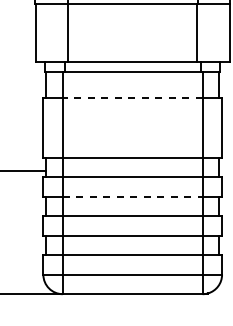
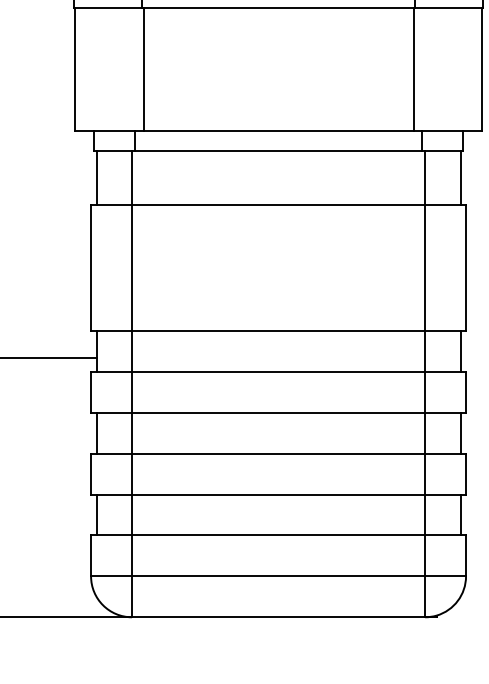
line: (132, 97) -> (278, 204), dashed -> solid
line: (132, 196) -> (278, 412), dashed -> solid

